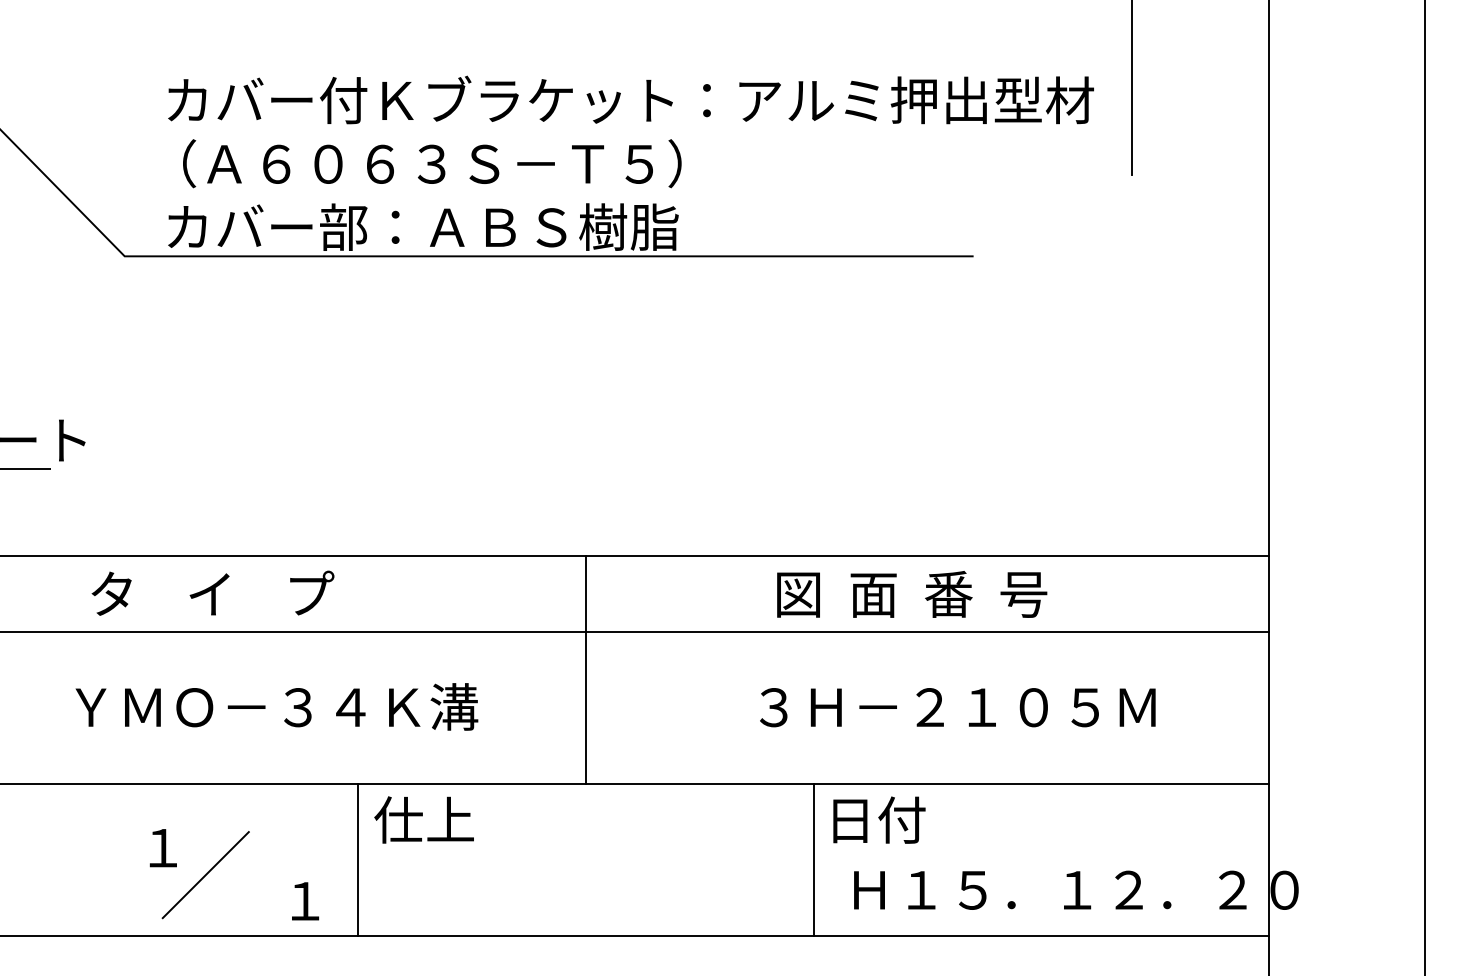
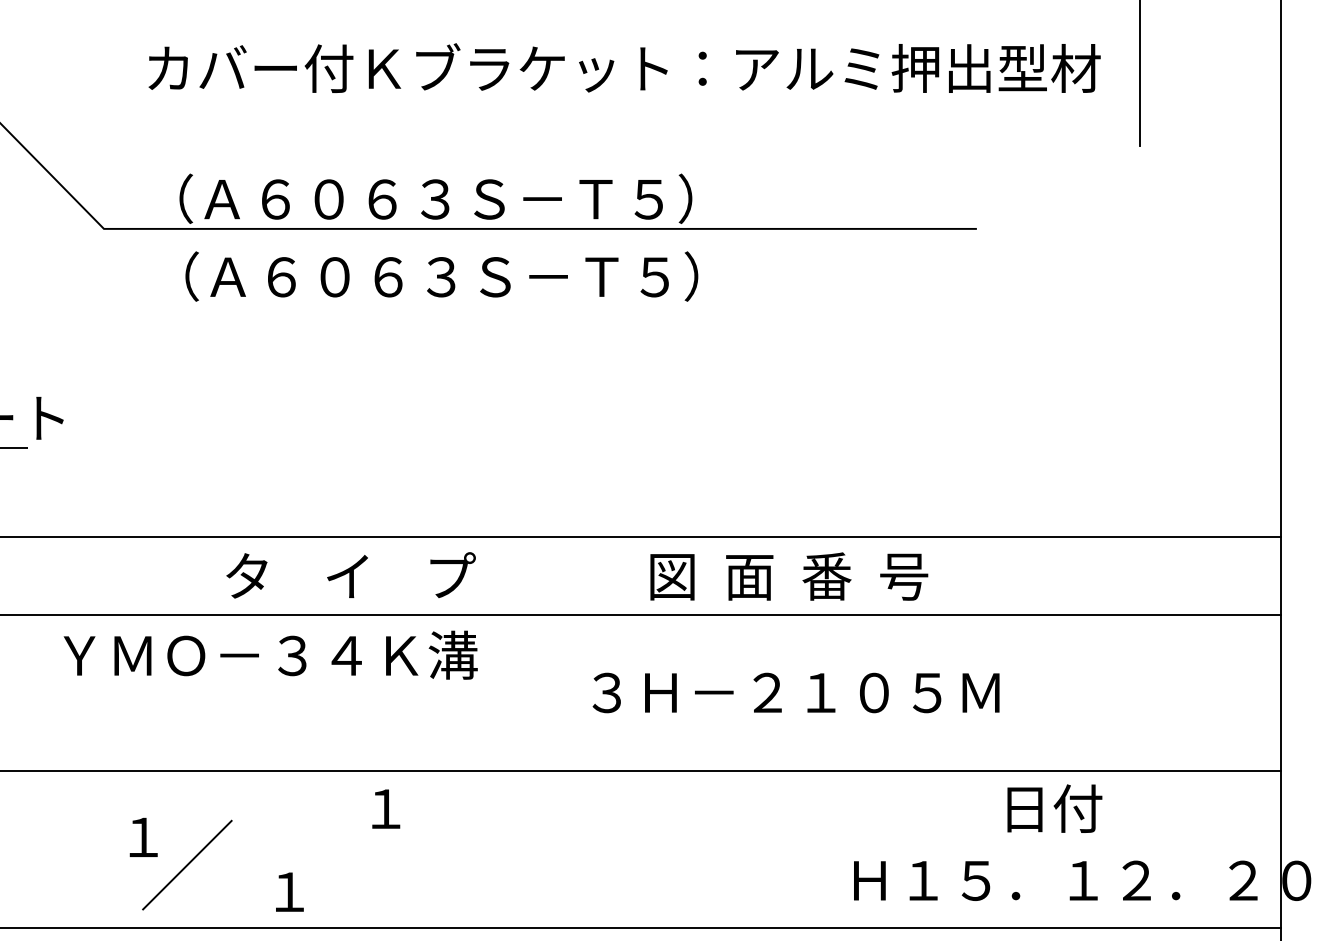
text: (432, 163) -> (442, 276), moved
text: (432, 226) -> (420, 198), カバー部：ＡＢＳ樹脂 -> （Ａ６０６３Ｓ－Ｔ５）
text: (212, 592) -> (350, 574), moved
text: (912, 594) -> (789, 576), moved
line: (586, 669) -> (578, 653), removed
text: (276, 706) -> (270, 654), moved
text: (957, 707) -> (795, 692), moved
text: (423, 819) -> (411, 808), 仕上 -> １
text: (879, 819) -> (1054, 808), moved
line: (357, 859) -> (343, 849), removed
line: (814, 859) -> (813, 849), removed

